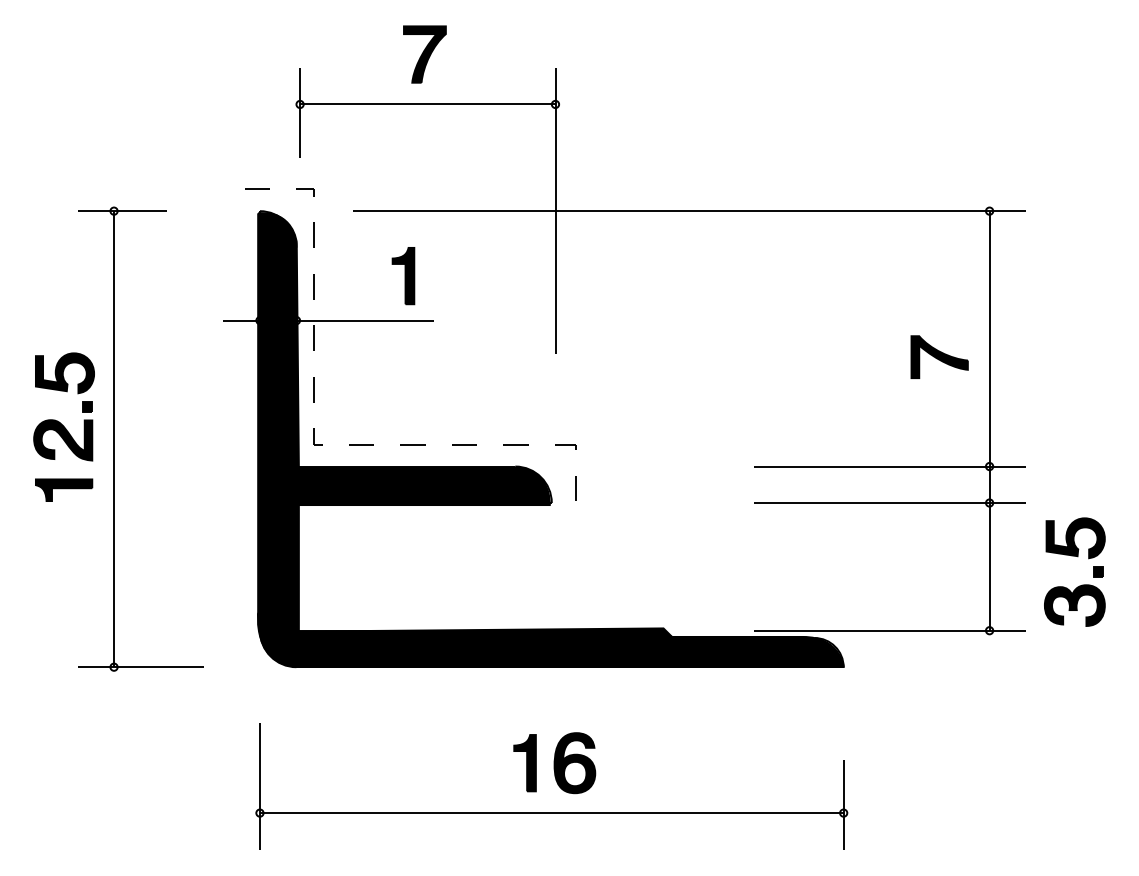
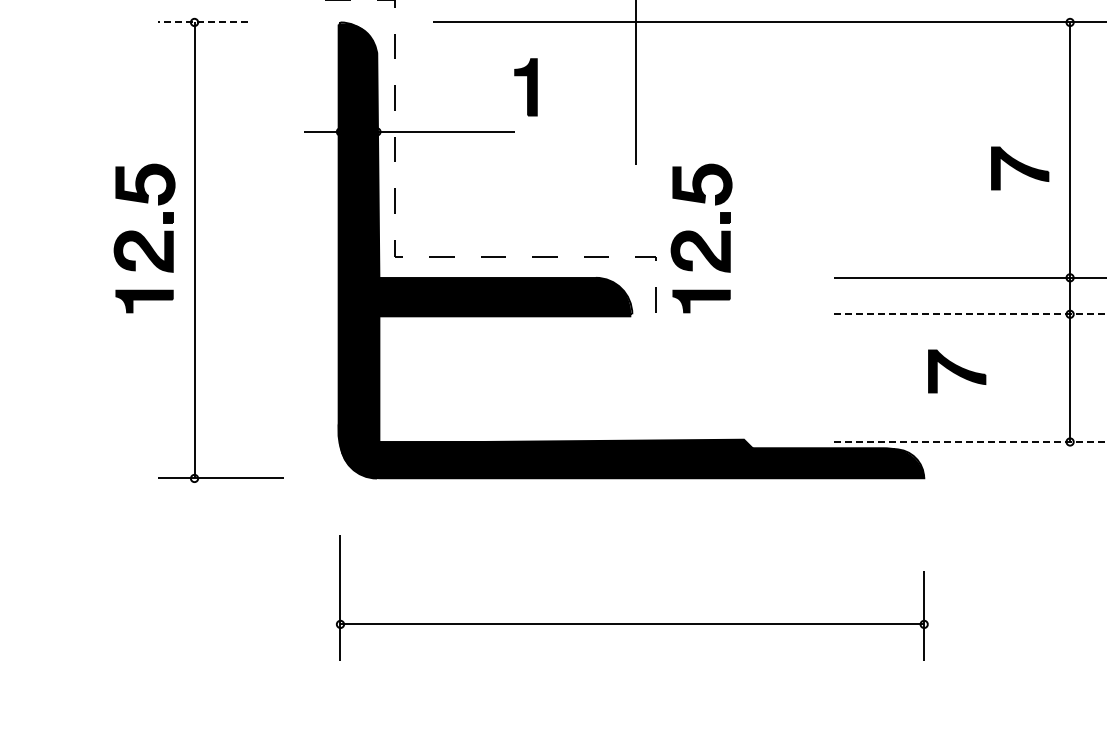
line: (122, 211) -> (203, 22), solid -> dashed
part: (403, 276) -> (526, 87), moved
part: (620, 426) -> (701, 237), added
line: (890, 503) -> (971, 314), solid -> dashed
part: (876, 559) -> (957, 370), added
line: (890, 630) -> (971, 441), solid -> dashed
part: (554, 763) -> (635, 574), removed

